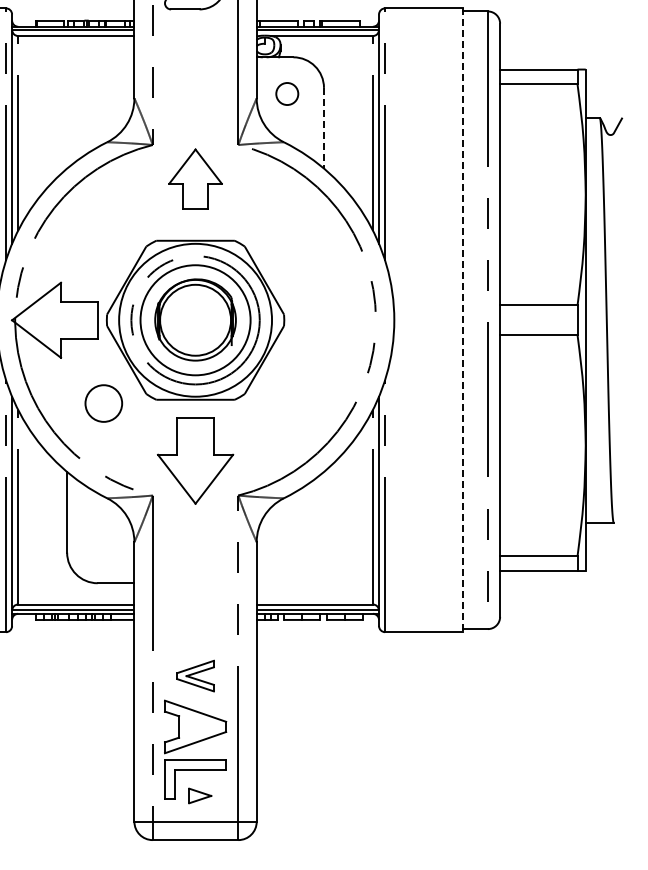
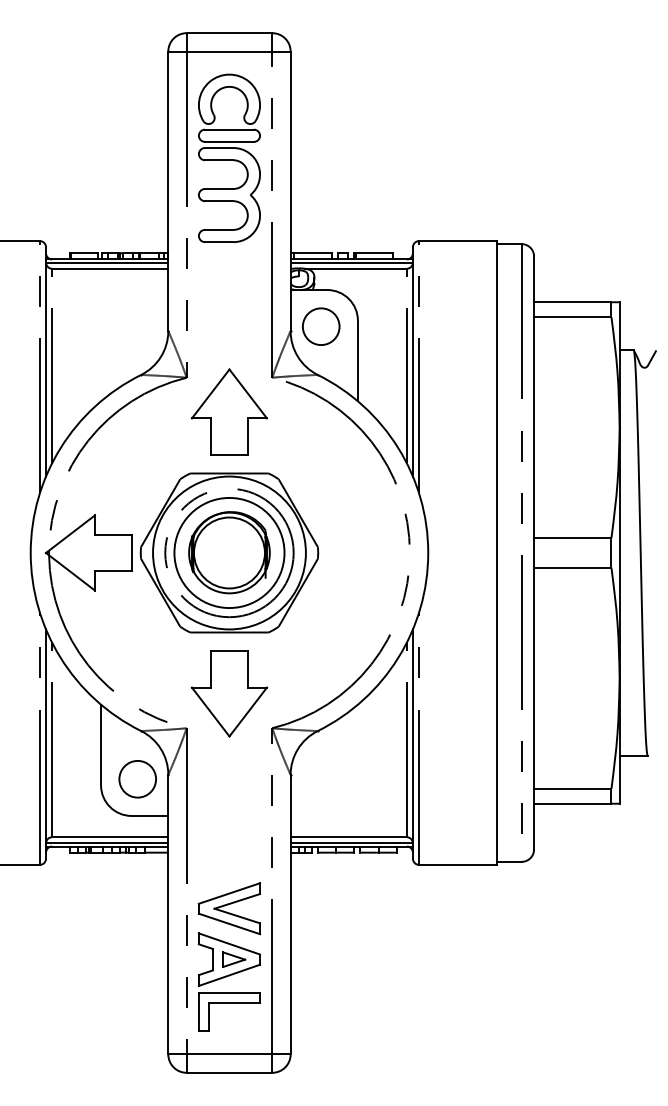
circle: (286, 93) -> (320, 326), size x1.67
line: (323, 128) -> (357, 361), dashed -> solid
part: (195, 178) -> (229, 411), size x1.43
line: (463, 319) -> (497, 552), dashed -> solid
circle: (103, 403) -> (137, 779), moved
part: (195, 675) -> (229, 908), size x1.67
part: (200, 795) -> (234, 959), moved

